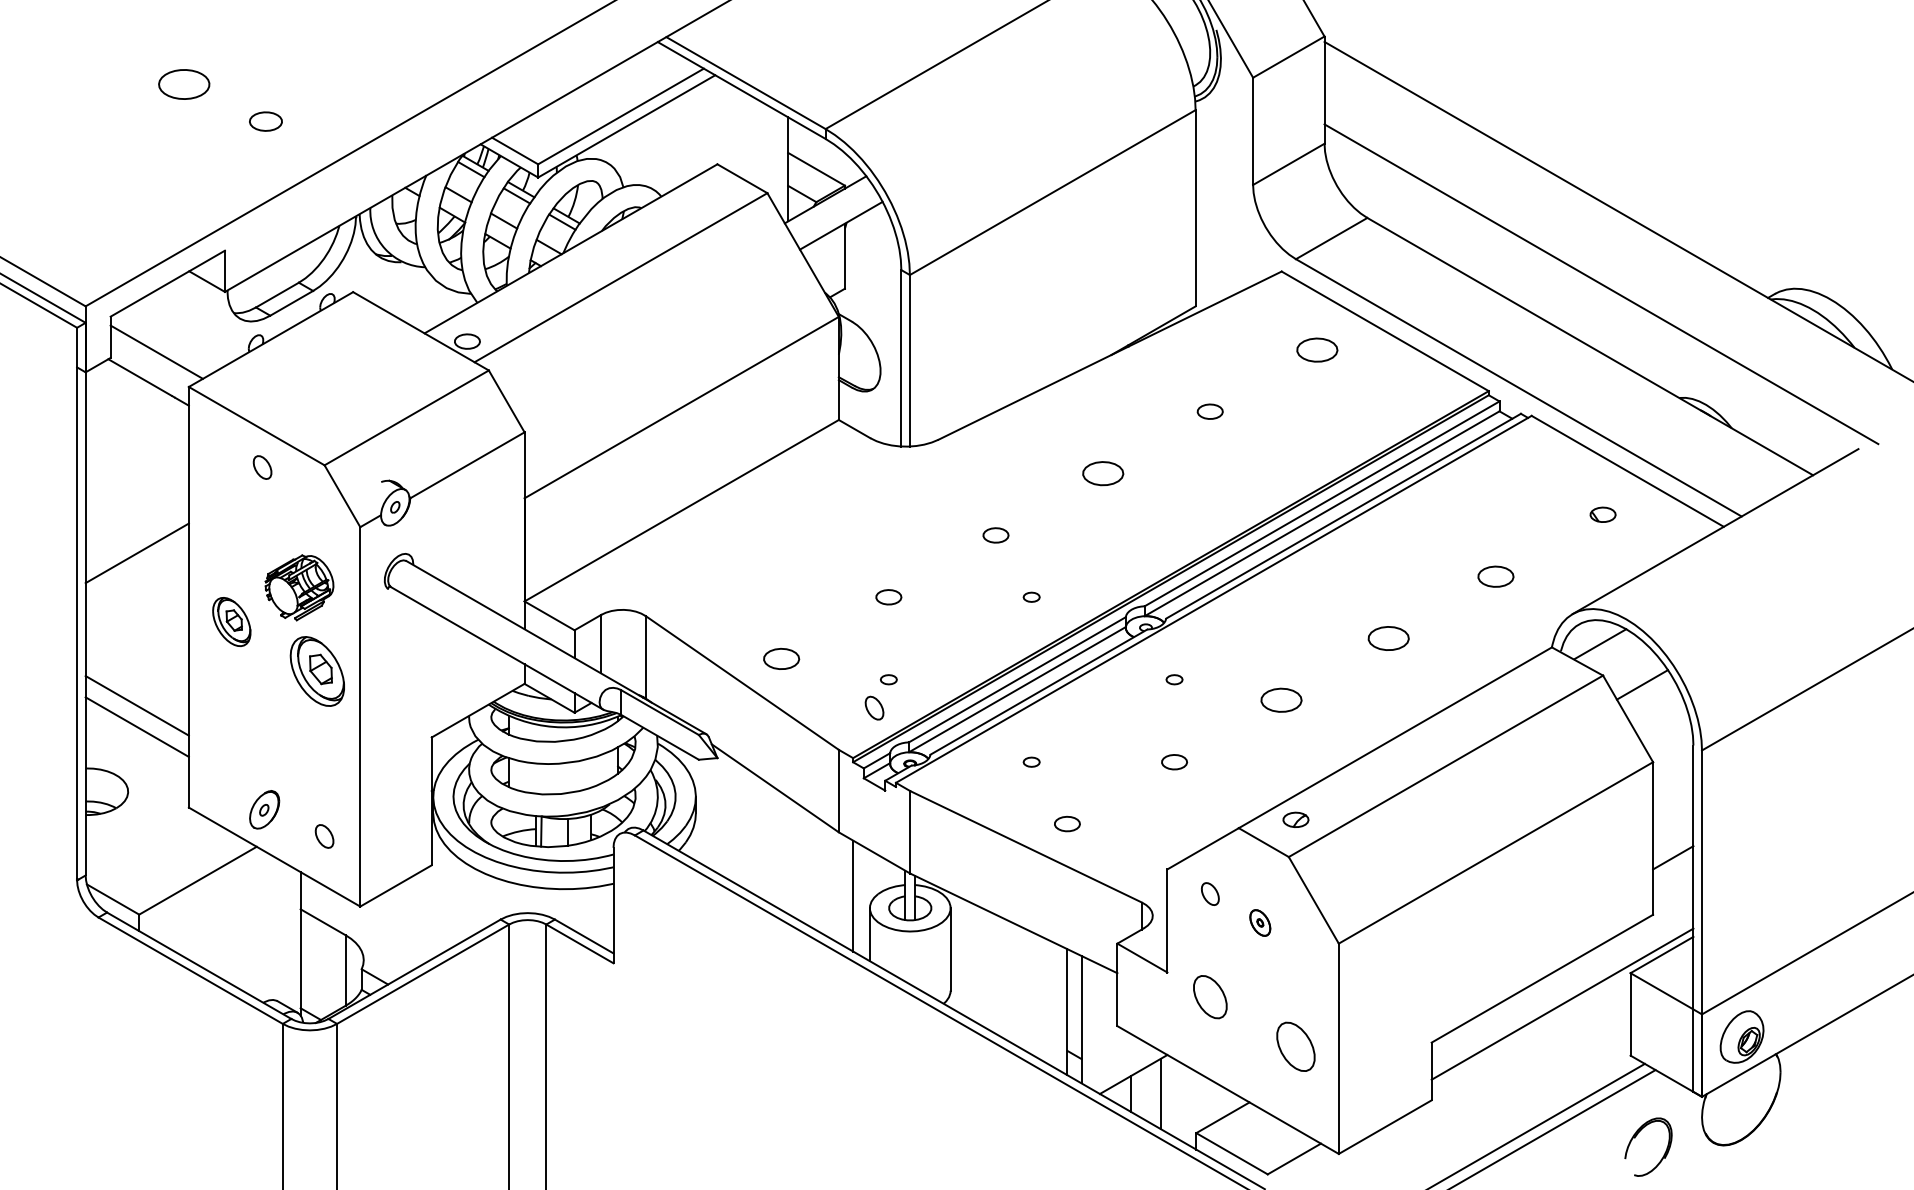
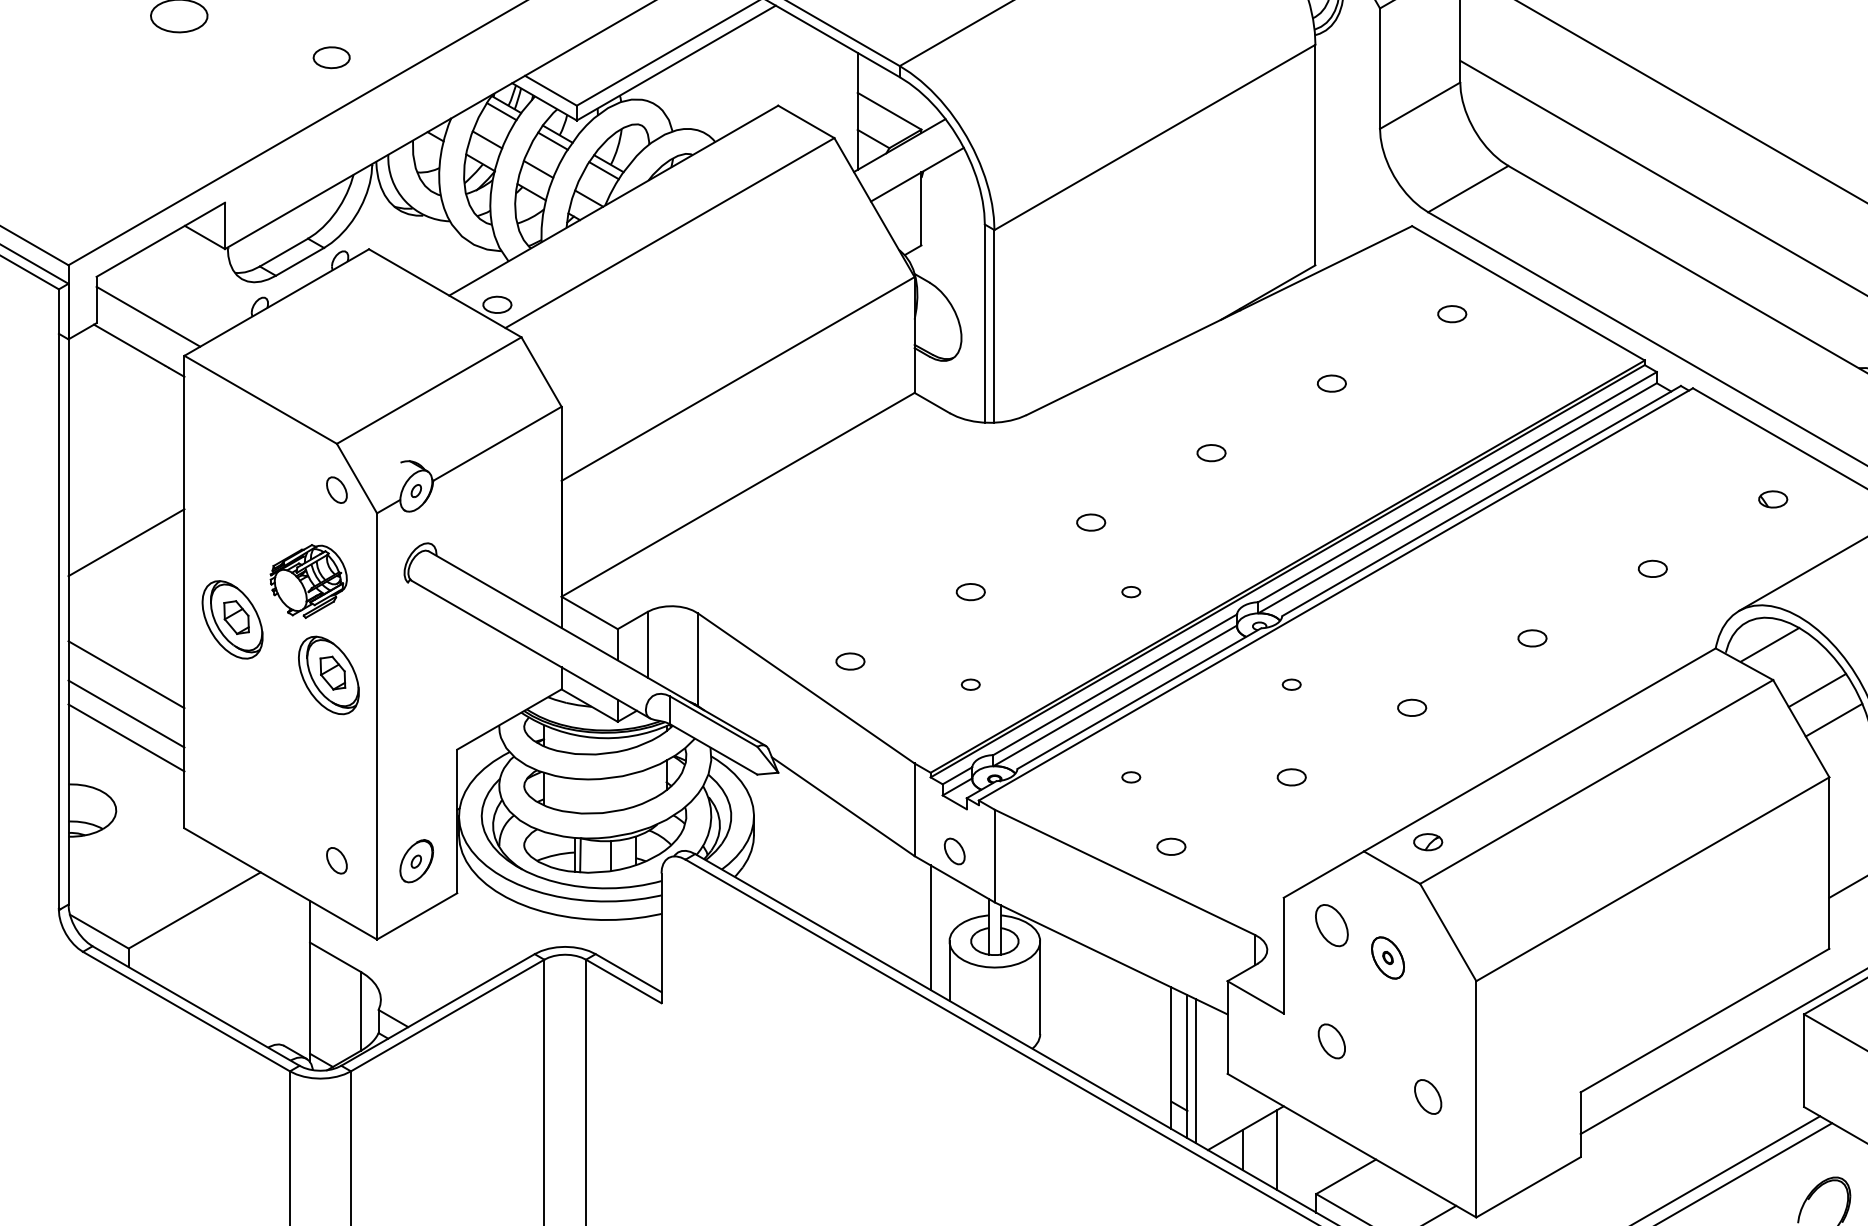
part: (265, 121) -> (331, 57), moved
part: (1317, 349) -> (1452, 313), size x0.62
part: (262, 467) -> (336, 490), moved
part: (1102, 473) -> (1210, 453), size x0.62
part: (1495, 576) -> (1652, 568), size x0.71
part: (231, 621) -> (232, 619), size x1.43
part: (1388, 638) -> (1532, 638), size x0.62
part: (781, 659) -> (850, 661), size x0.71
line: (136, 670) -> (125, 674), added
part: (1281, 700) -> (1411, 708), size x0.62
part: (874, 707) -> (954, 850), moved
line: (1657, 710) -> (1834, 719), added
part: (264, 809) -> (416, 860), moved
part: (1210, 893) -> (1332, 924), size x1.67
part: (1260, 922) -> (1388, 957), size x1.43
part: (1209, 997) -> (1331, 1041), size x0.71
line: (1088, 1023) -> (1195, 1070), added
part: (1295, 1046) -> (1427, 1096), size x0.62

